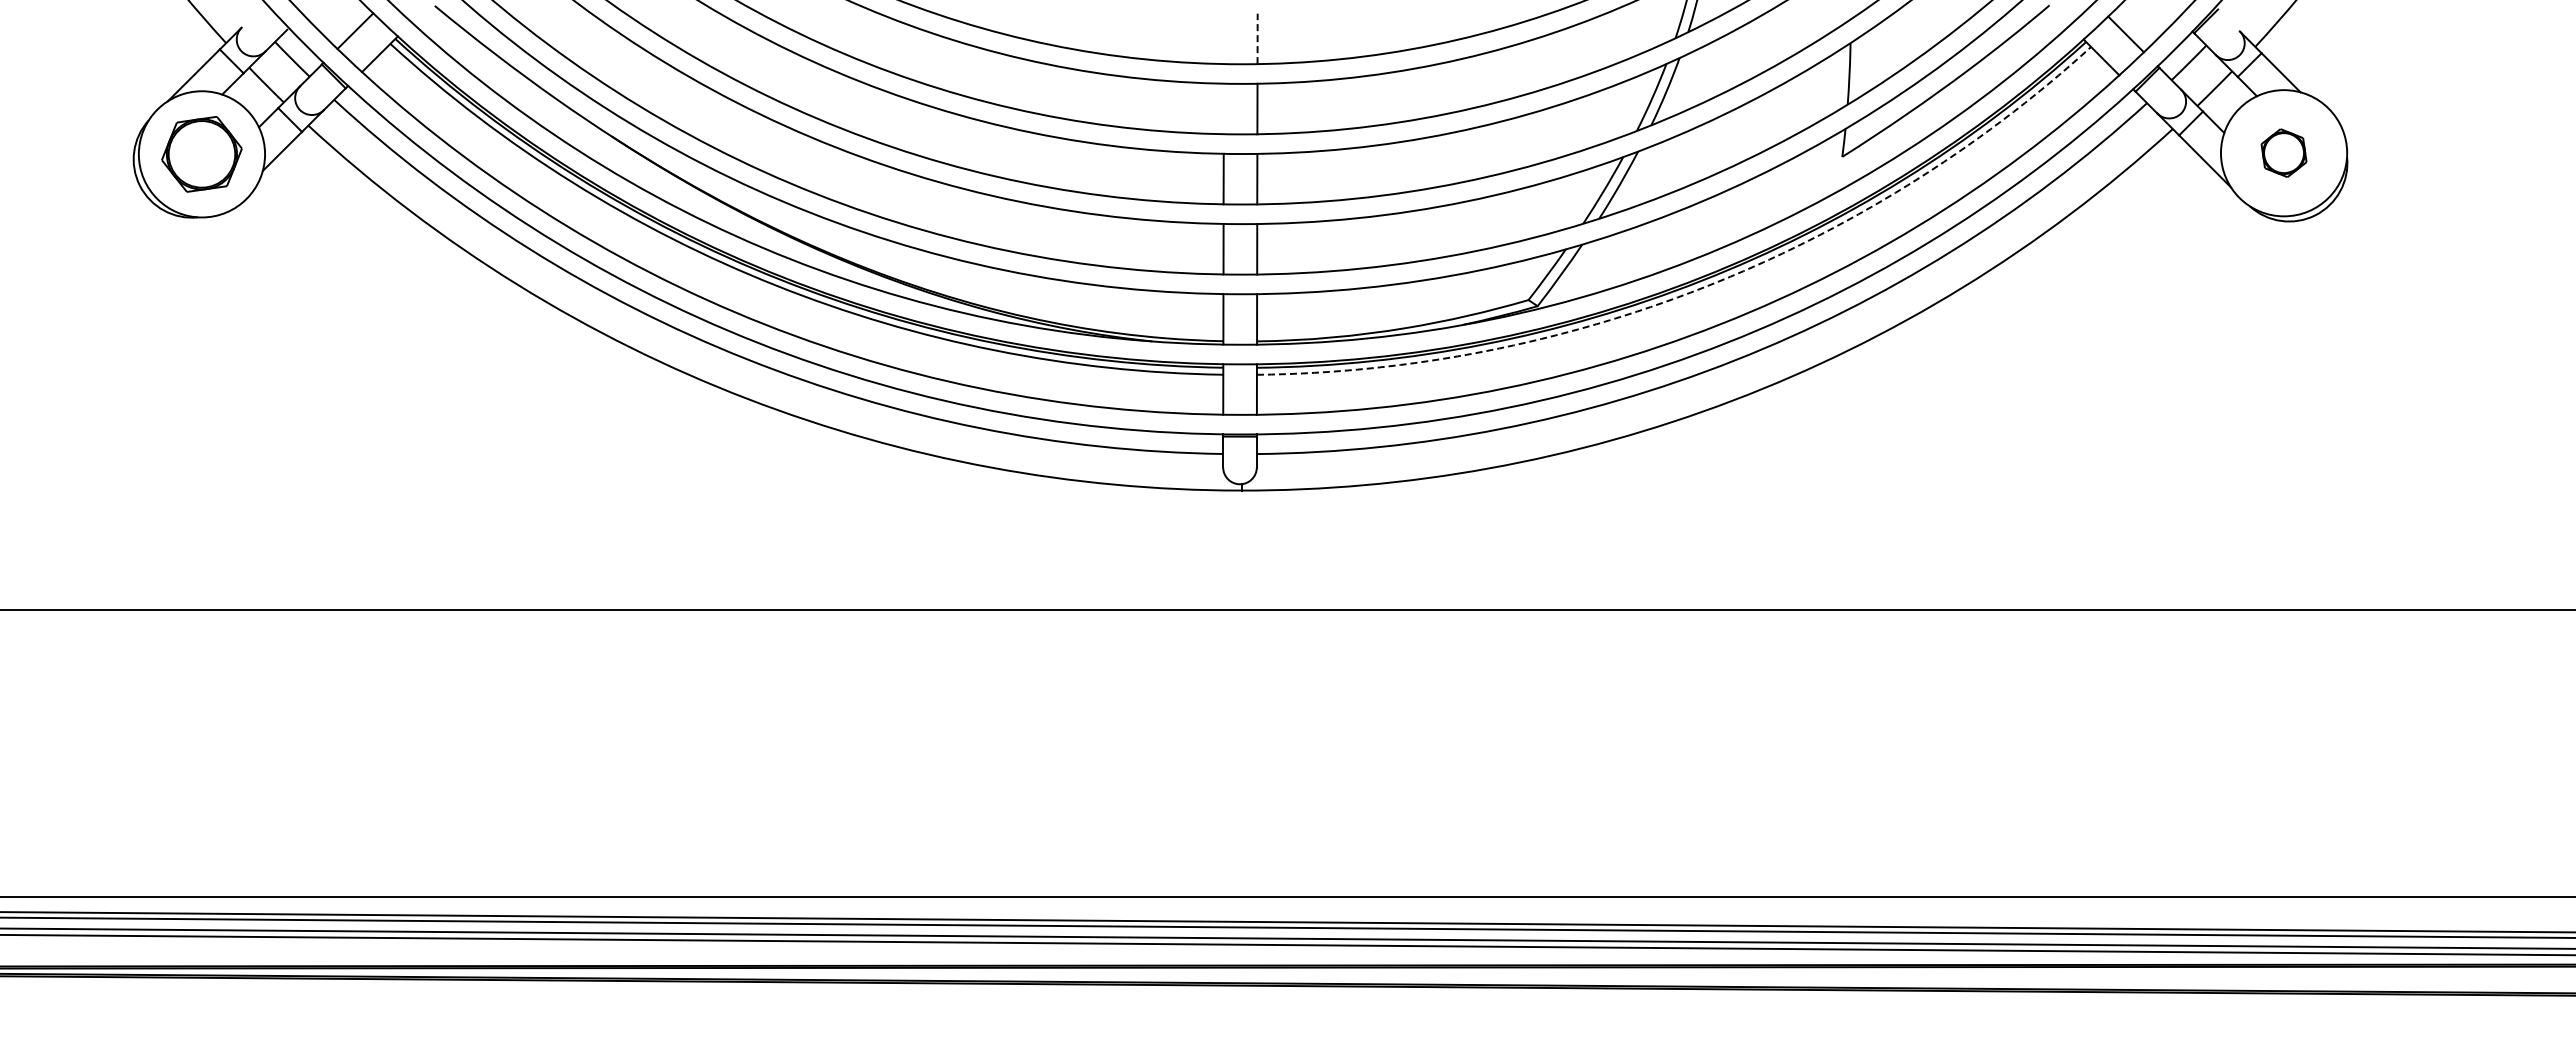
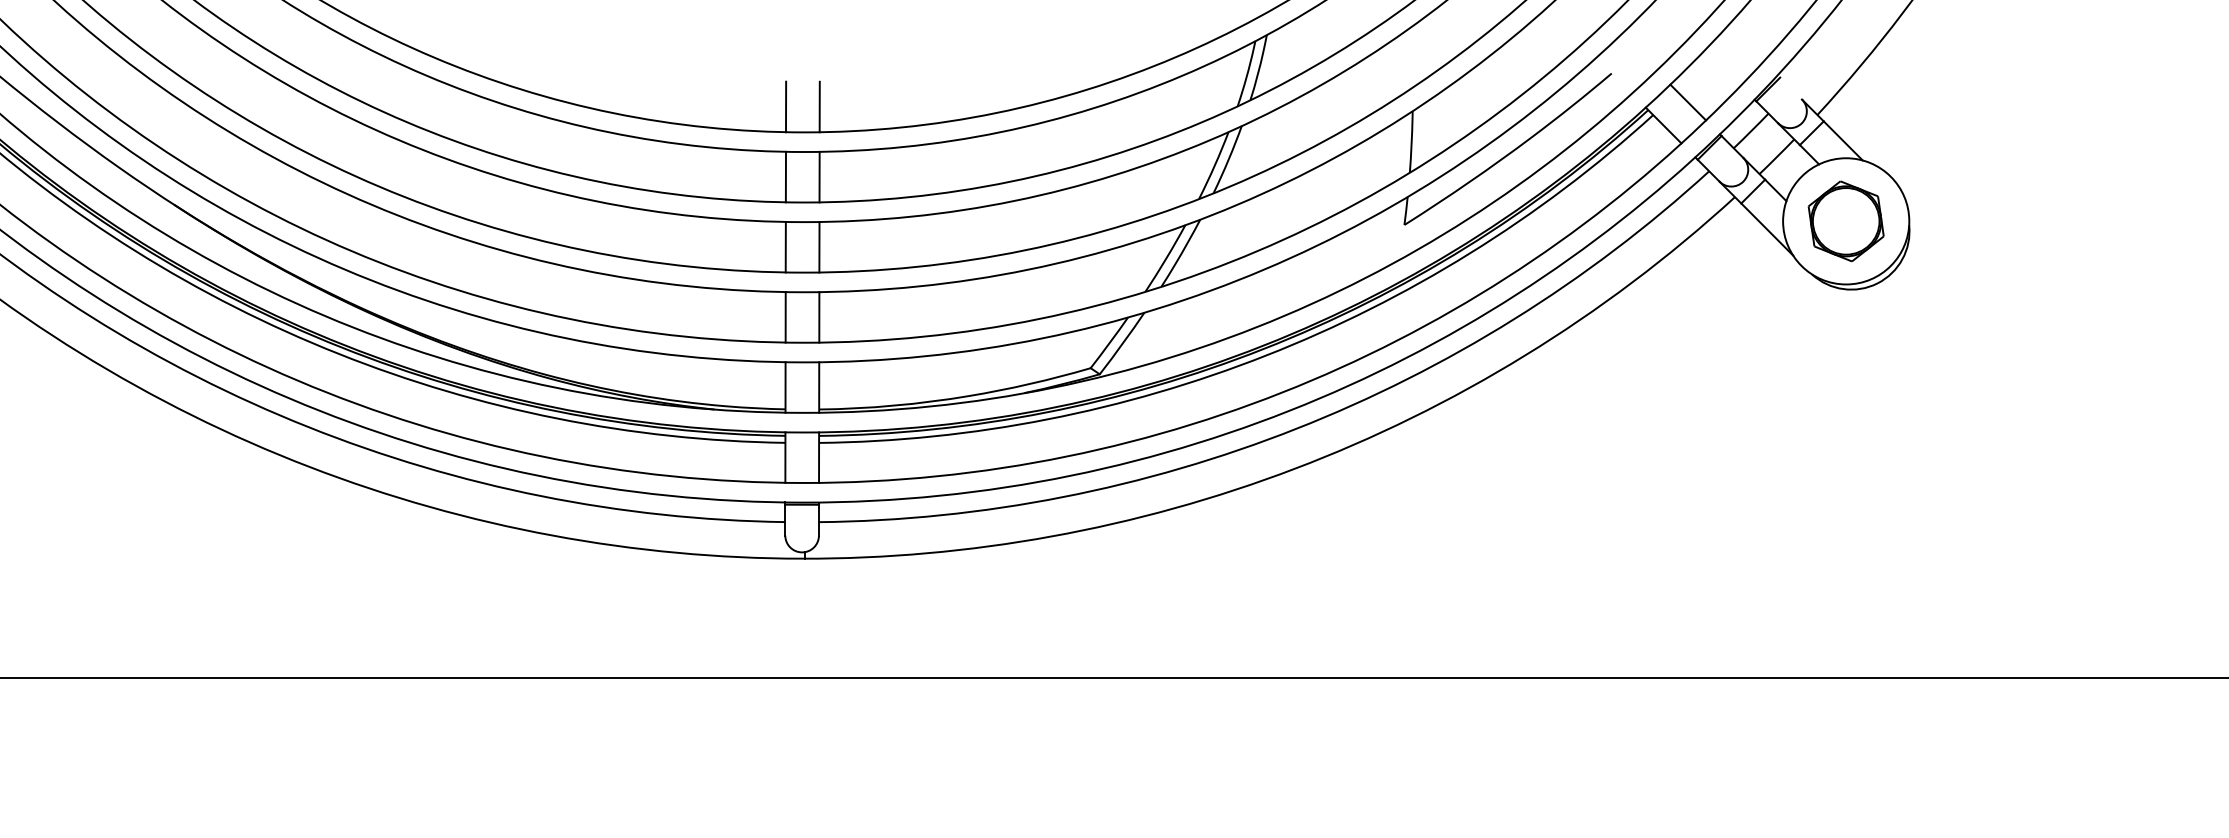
line: (1223, 38) -> (785, 106), added
line: (1257, 38) -> (819, 106), dashed -> solid
line: (1223, 108) -> (785, 176), added
part: (2283, 152) -> (1845, 220), size x1.67
arc: (1704, 287) -> (1266, 355), dashed -> solid

